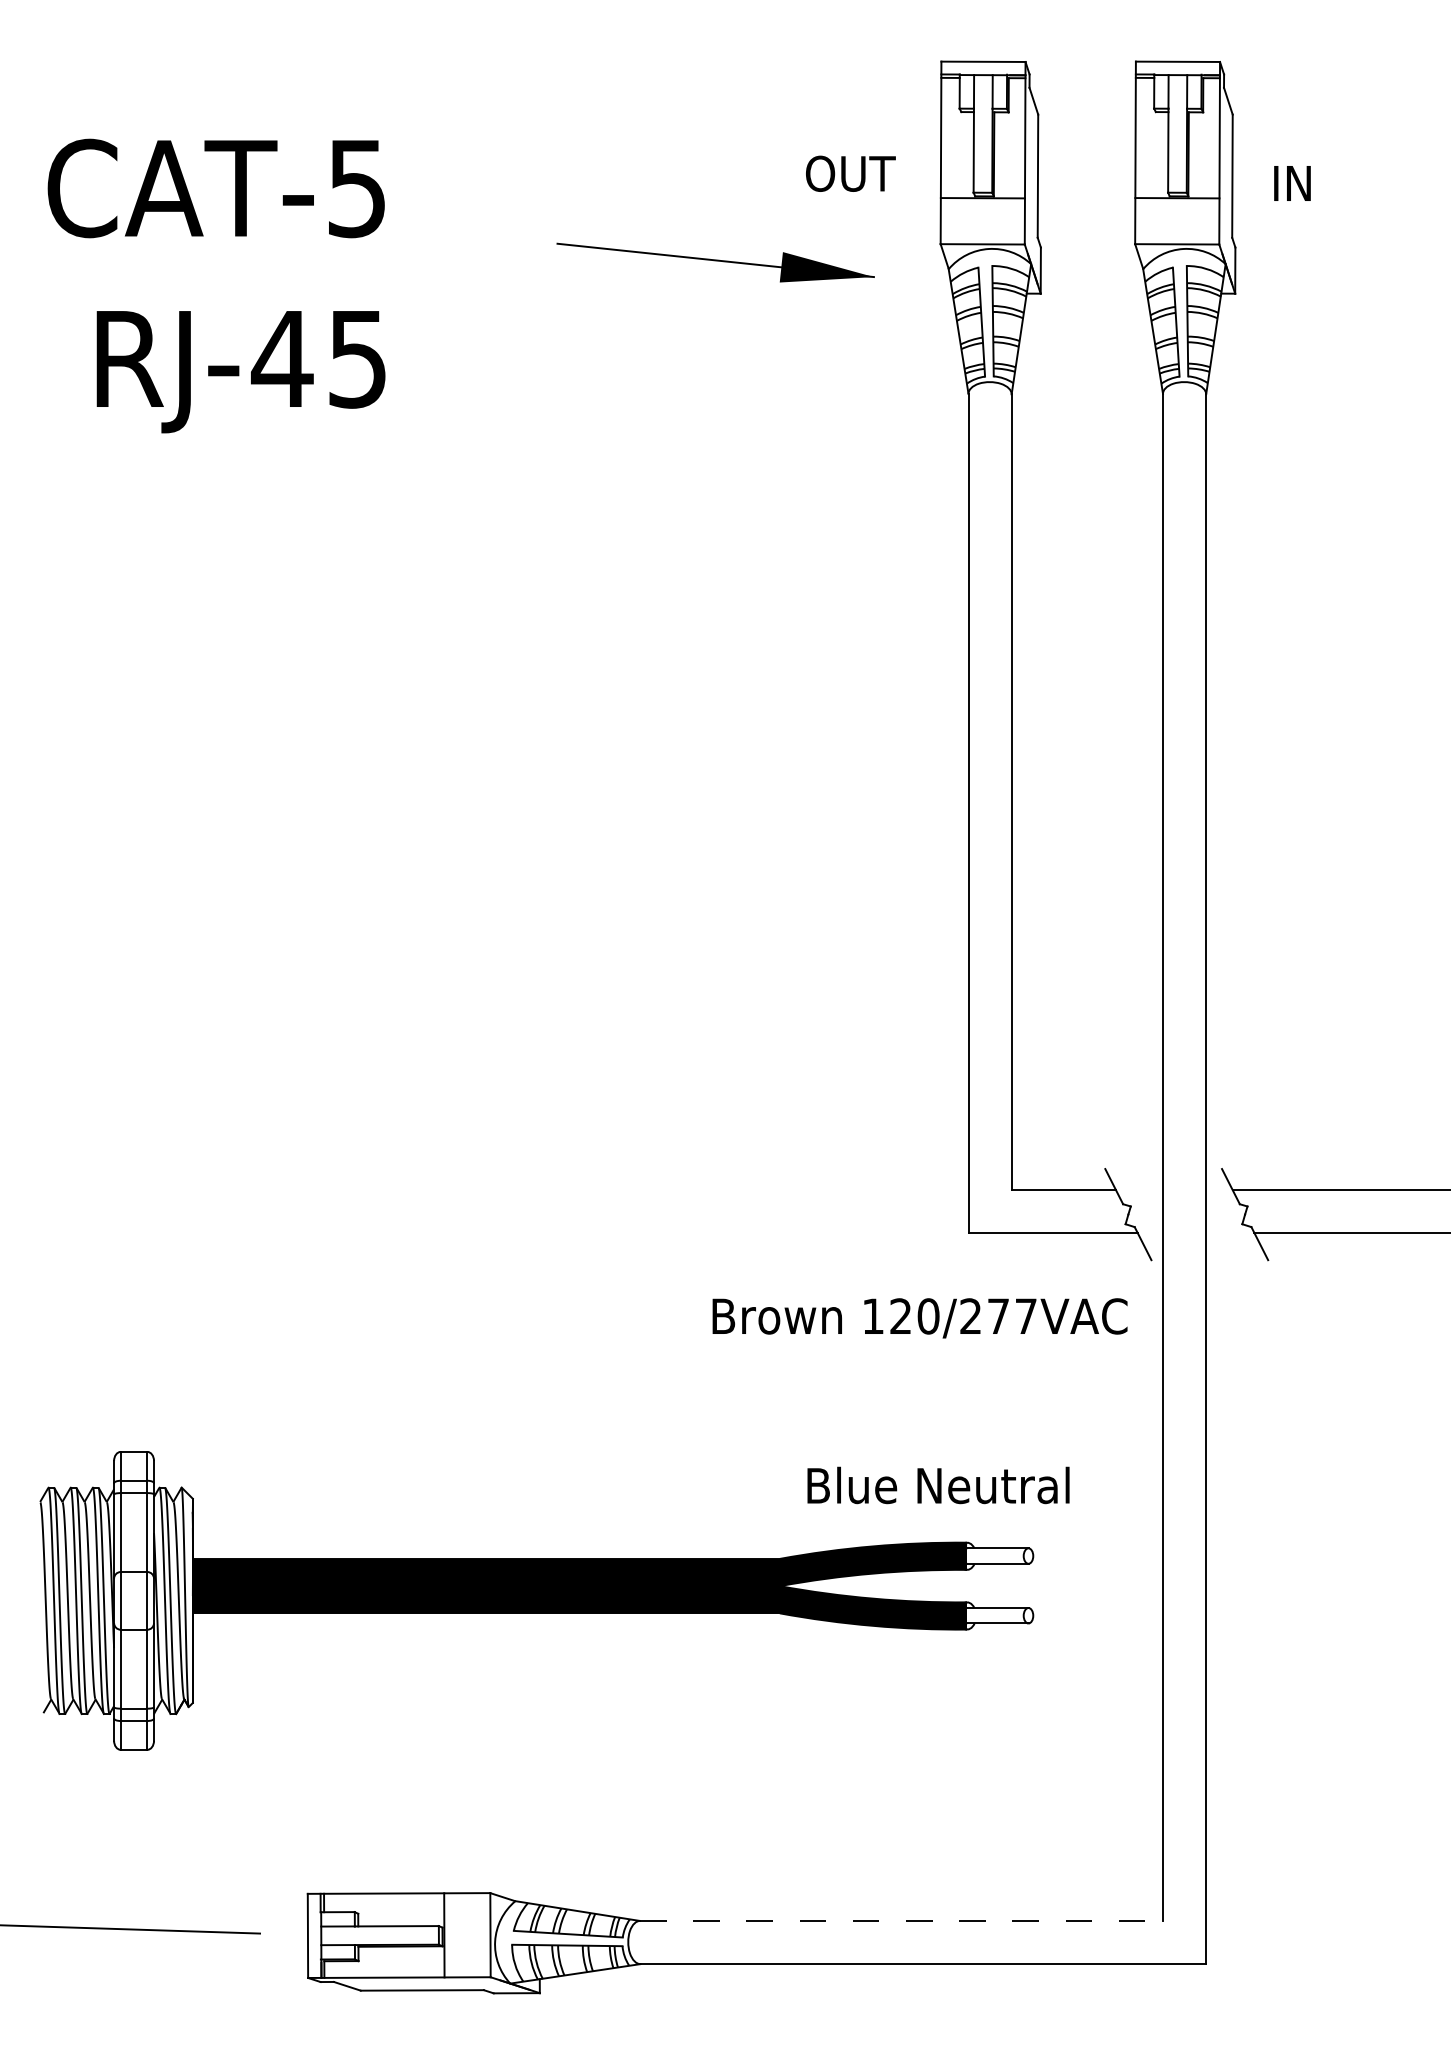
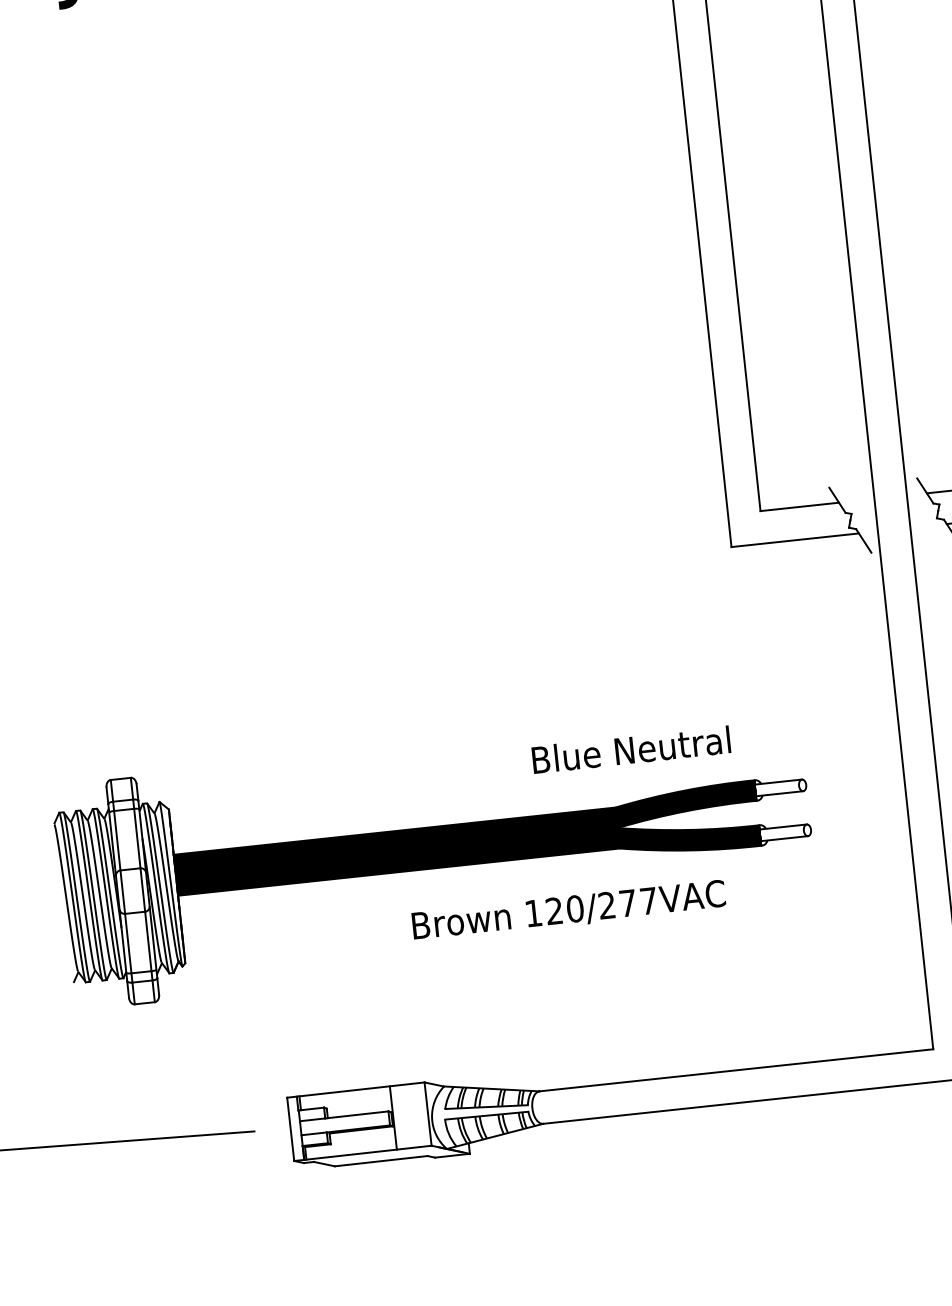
text: (919, 1318) -> (568, 911), moved
text: (938, 1485) -> (631, 749), moved
line: (901, 1920) -> (736, 1069), dashed -> solid

